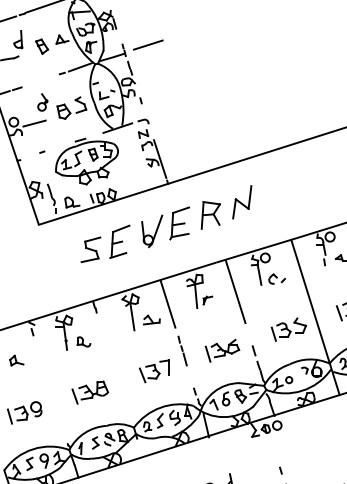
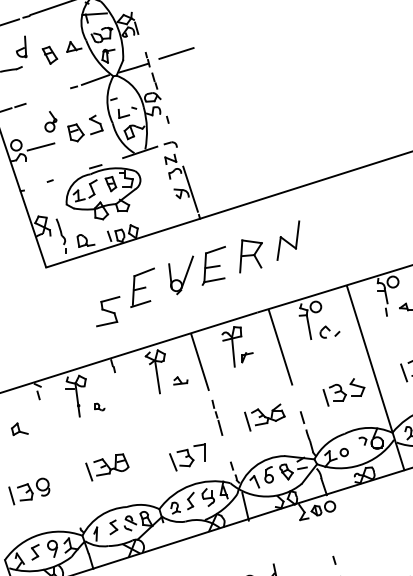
part: (90, 249) -> (107, 311), moved
part: (151, 319) -> (180, 380), size x0.7
part: (83, 341) -> (99, 406), size x0.6
part: (153, 371) -> (186, 457), moved

